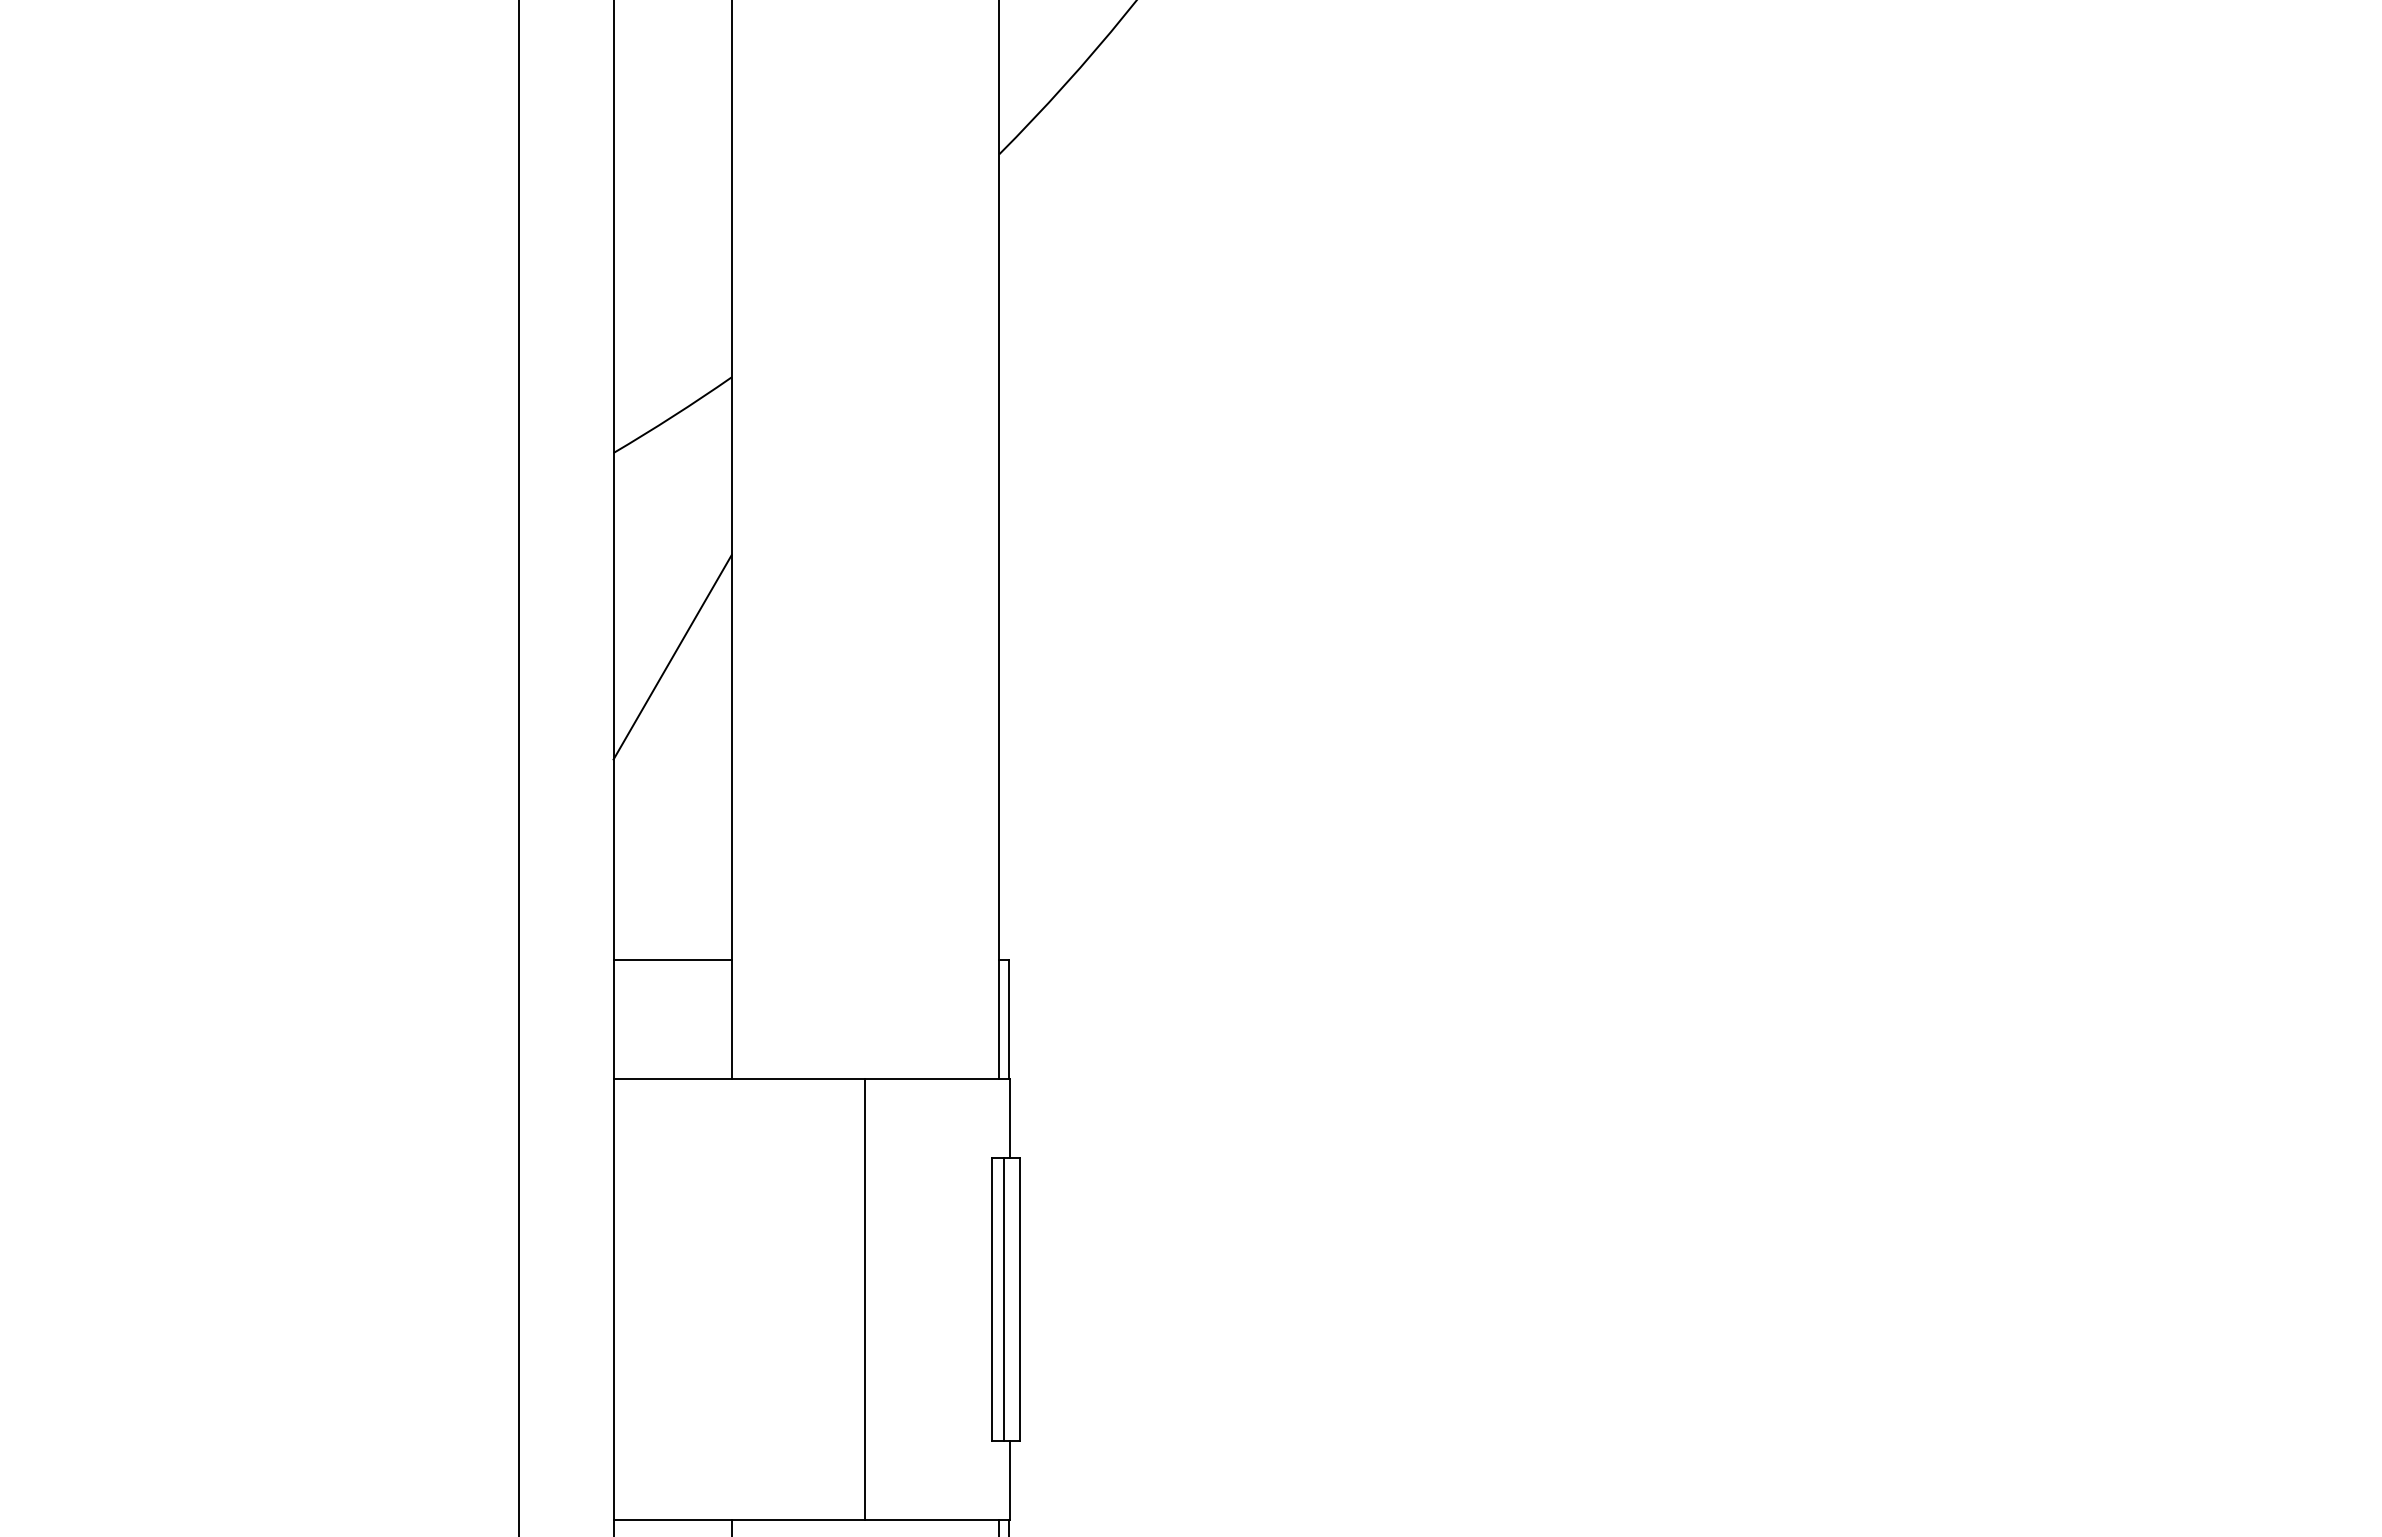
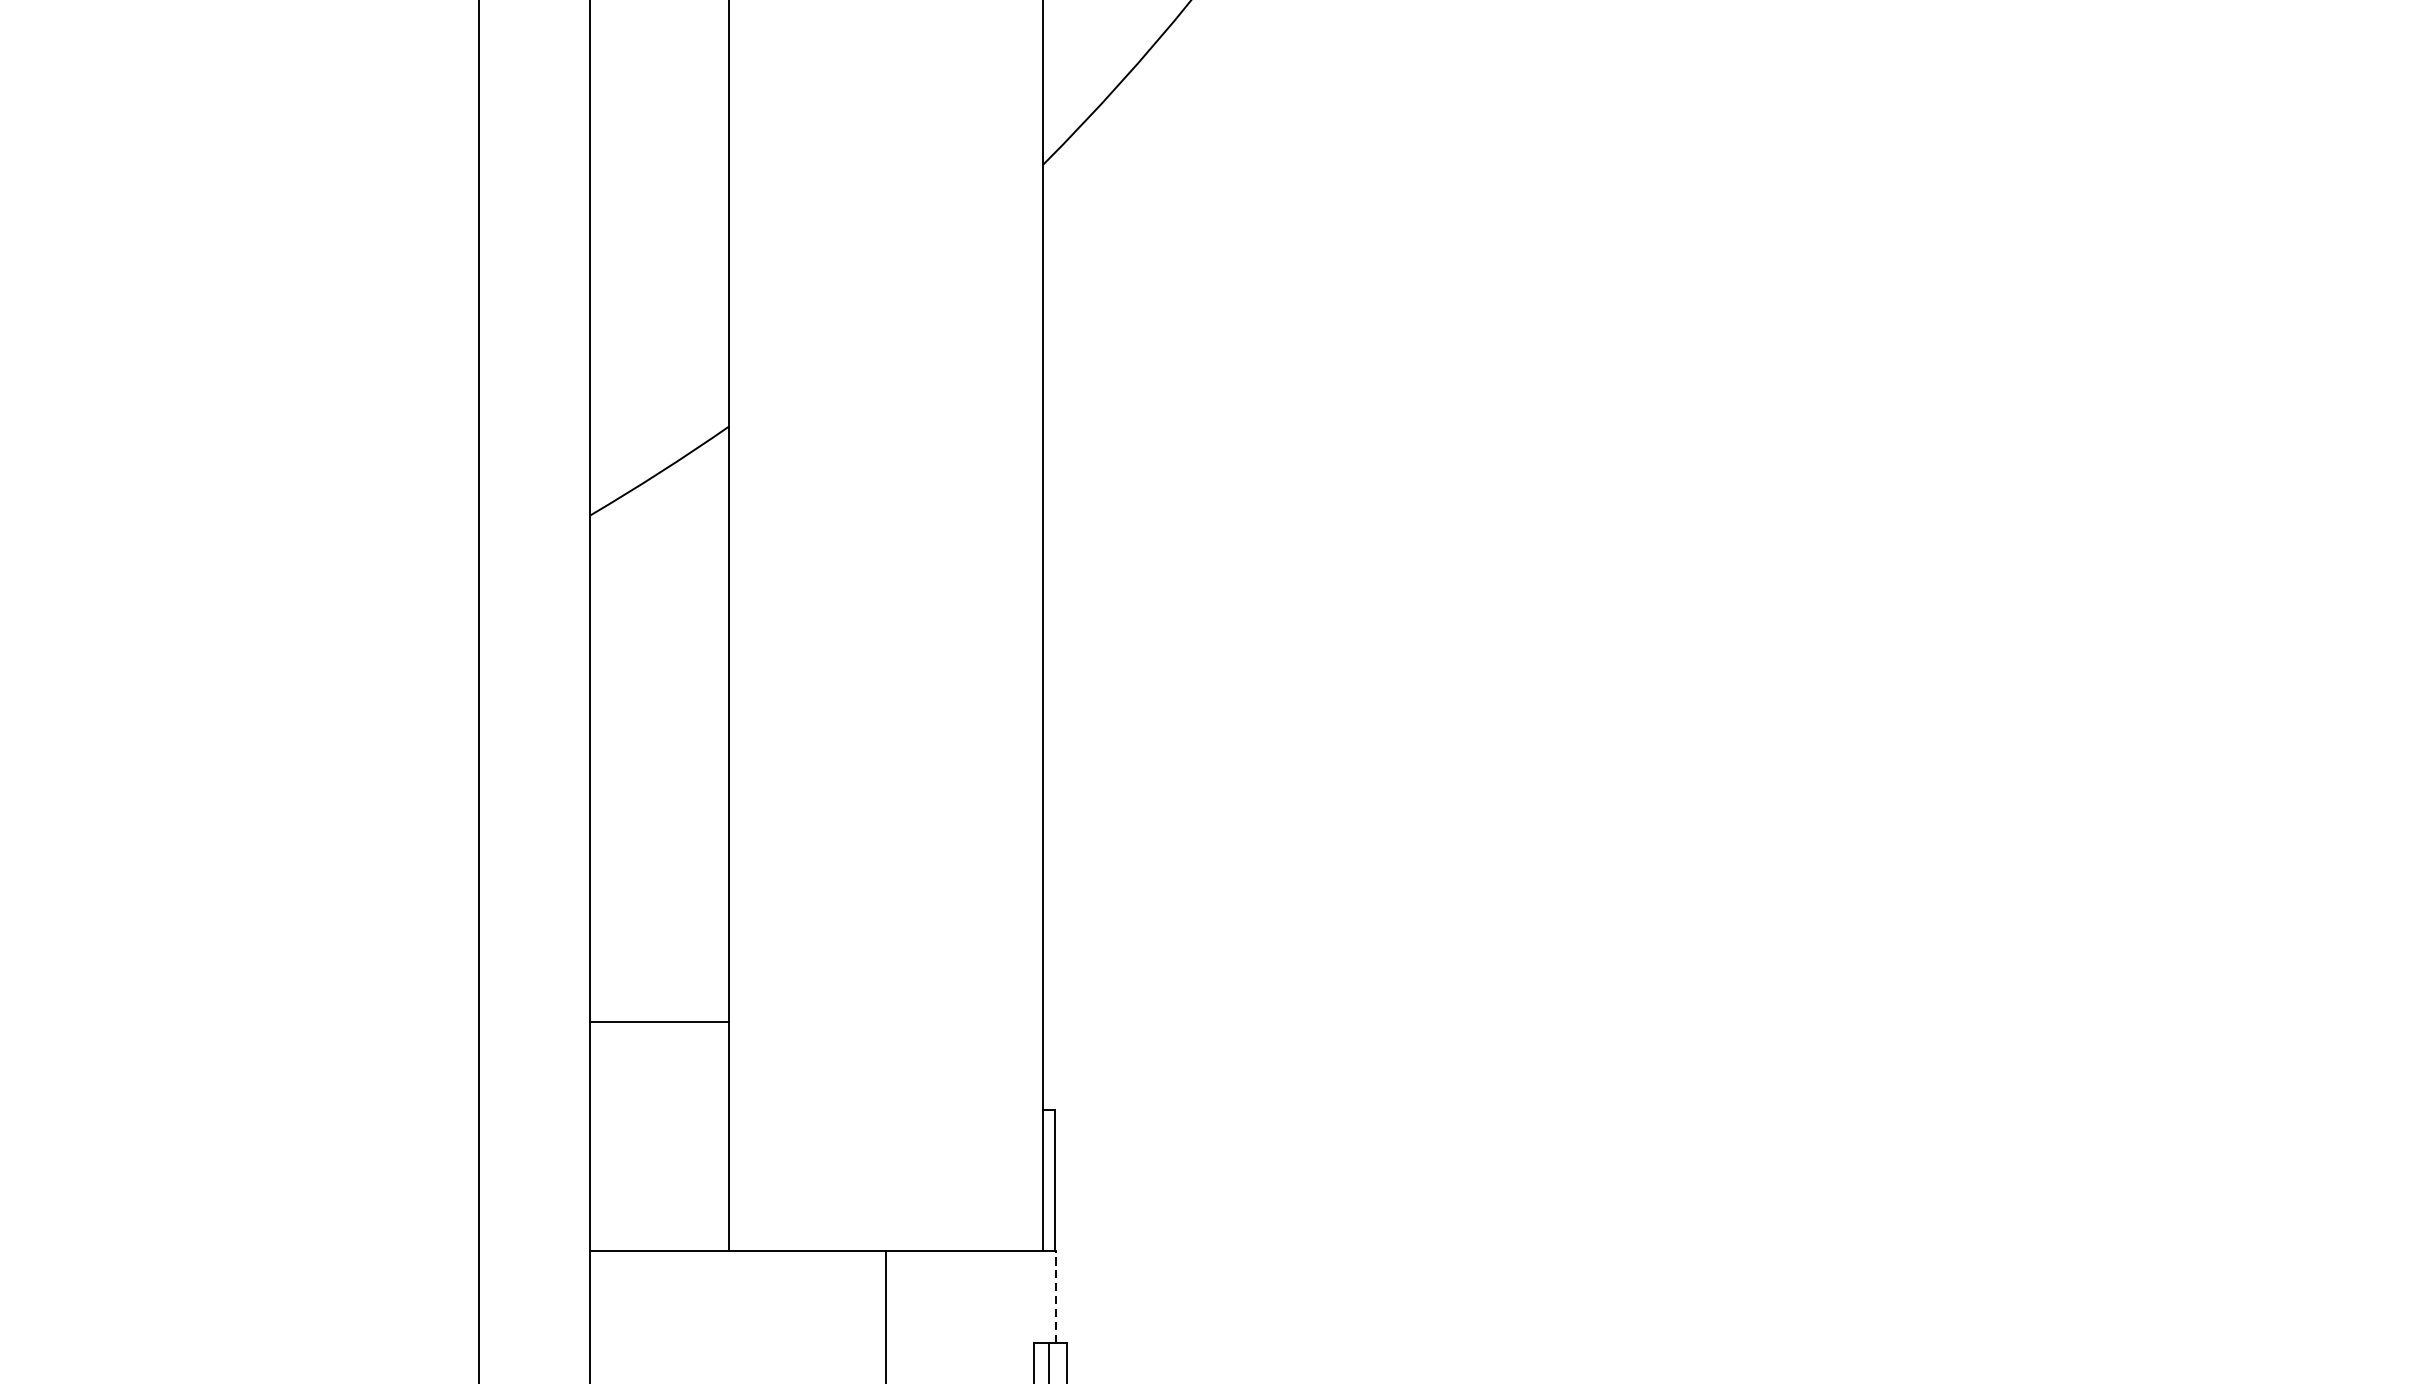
line: (672, 657) -> (659, 755), removed
line: (672, 959) -> (659, 1022), moved
line: (1010, 1118) -> (1056, 1296), solid -> dashed

